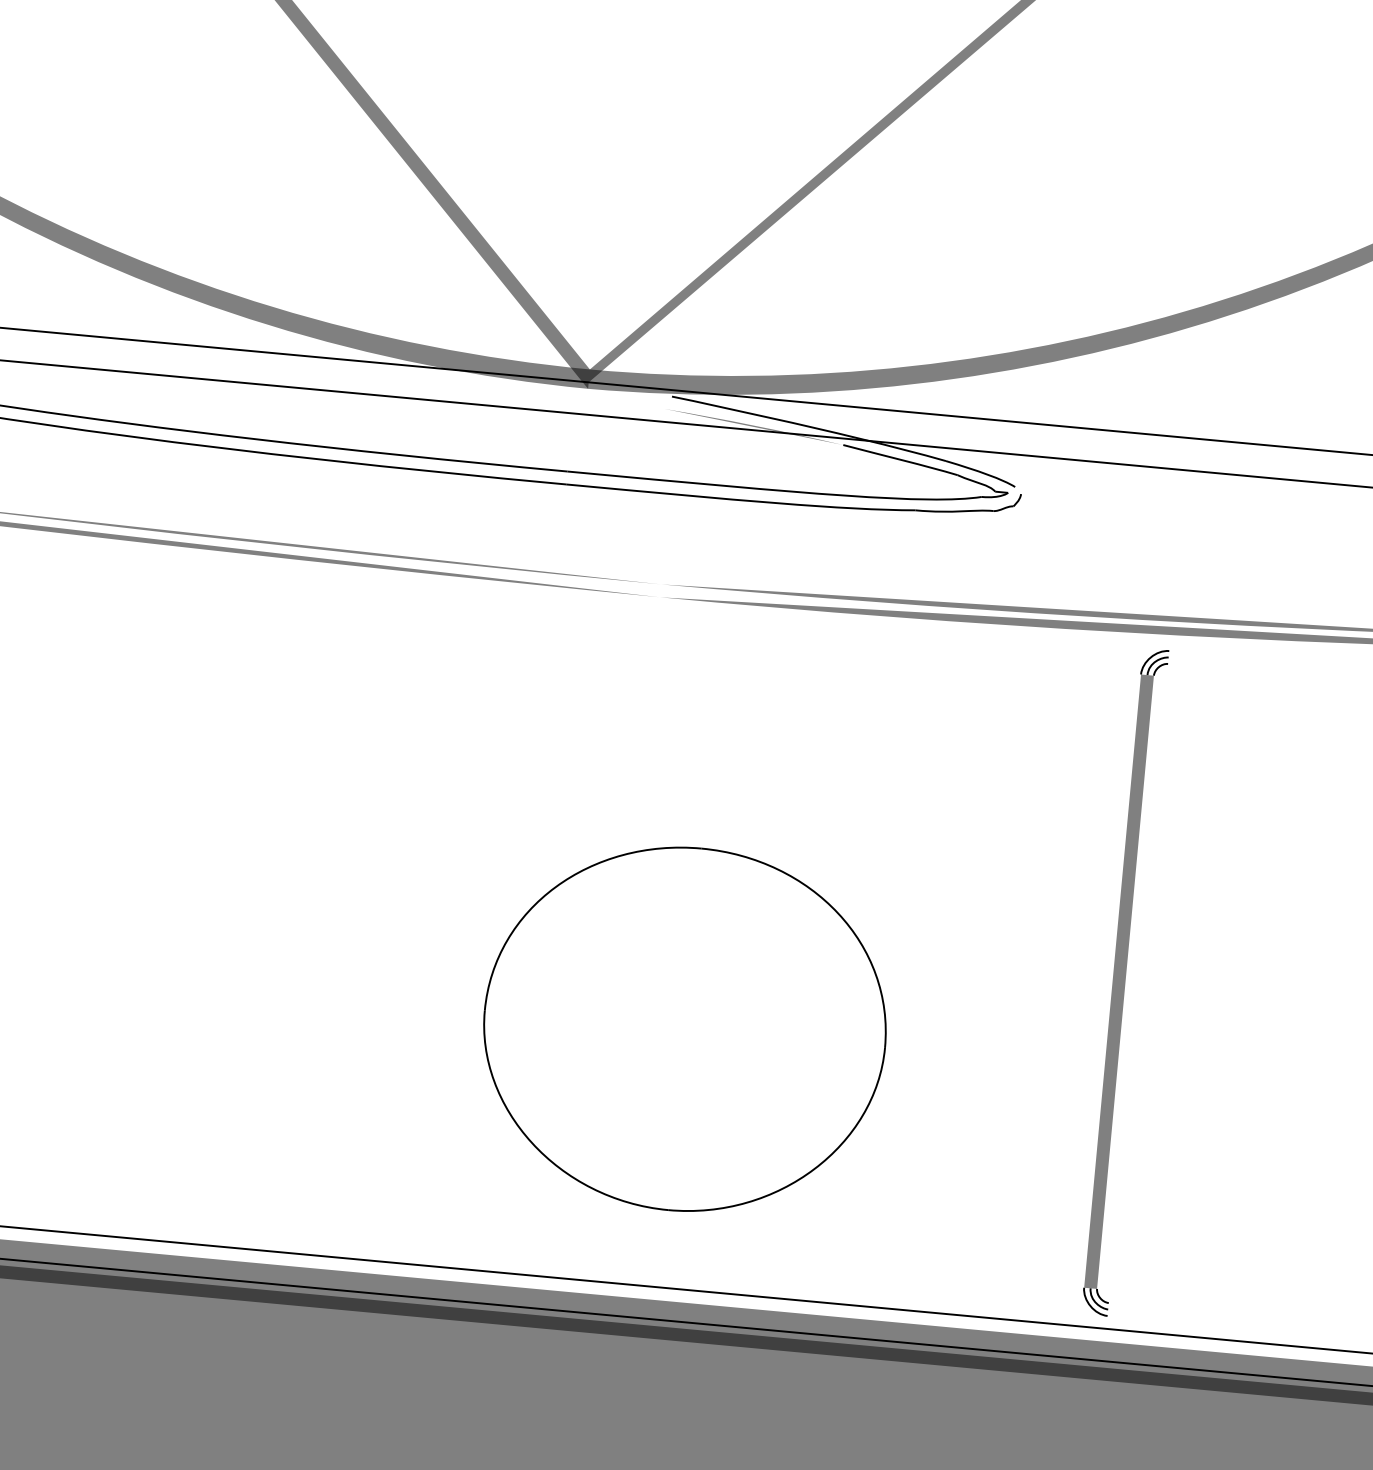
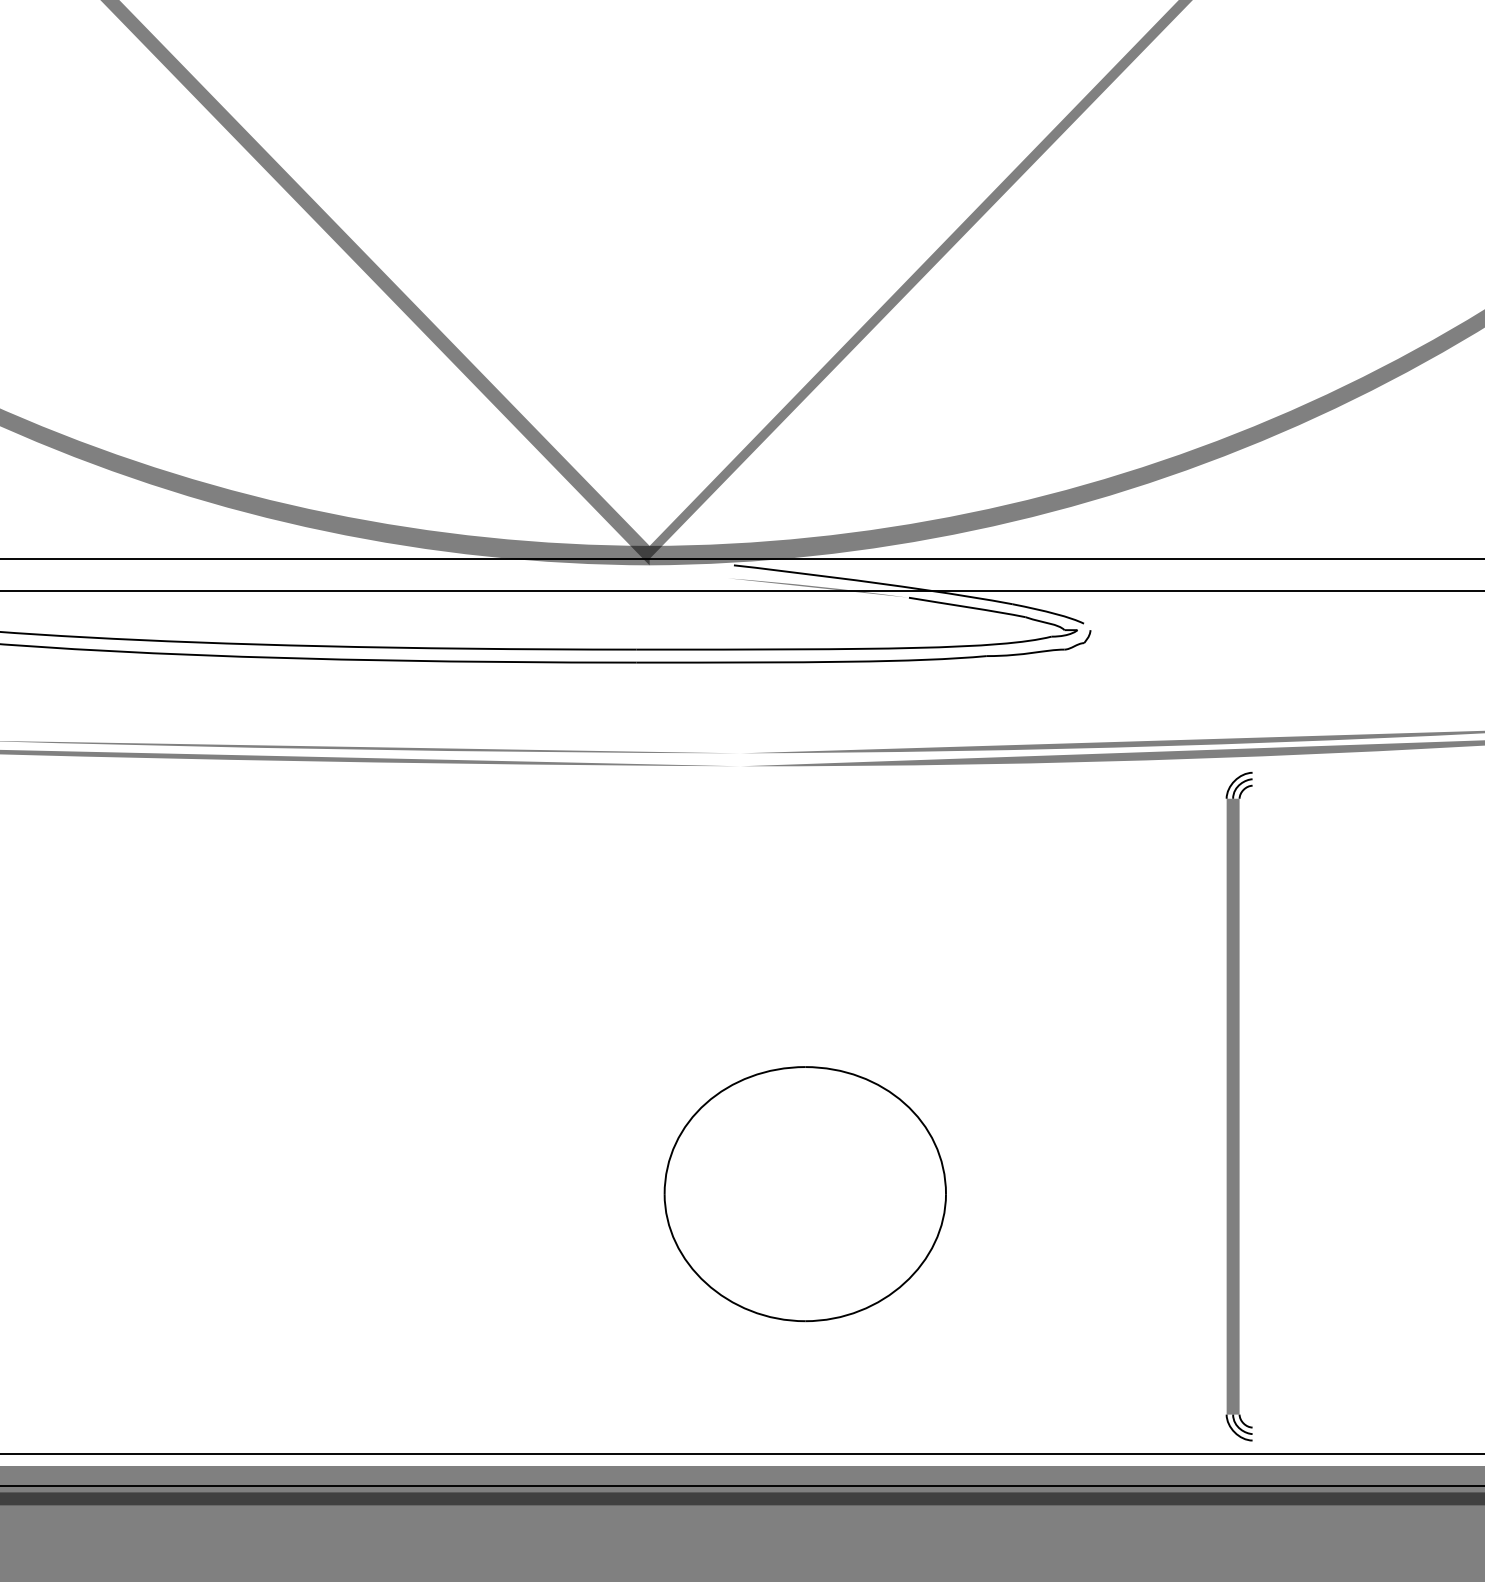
part: (685, 1028) -> (805, 1193), size x0.7

